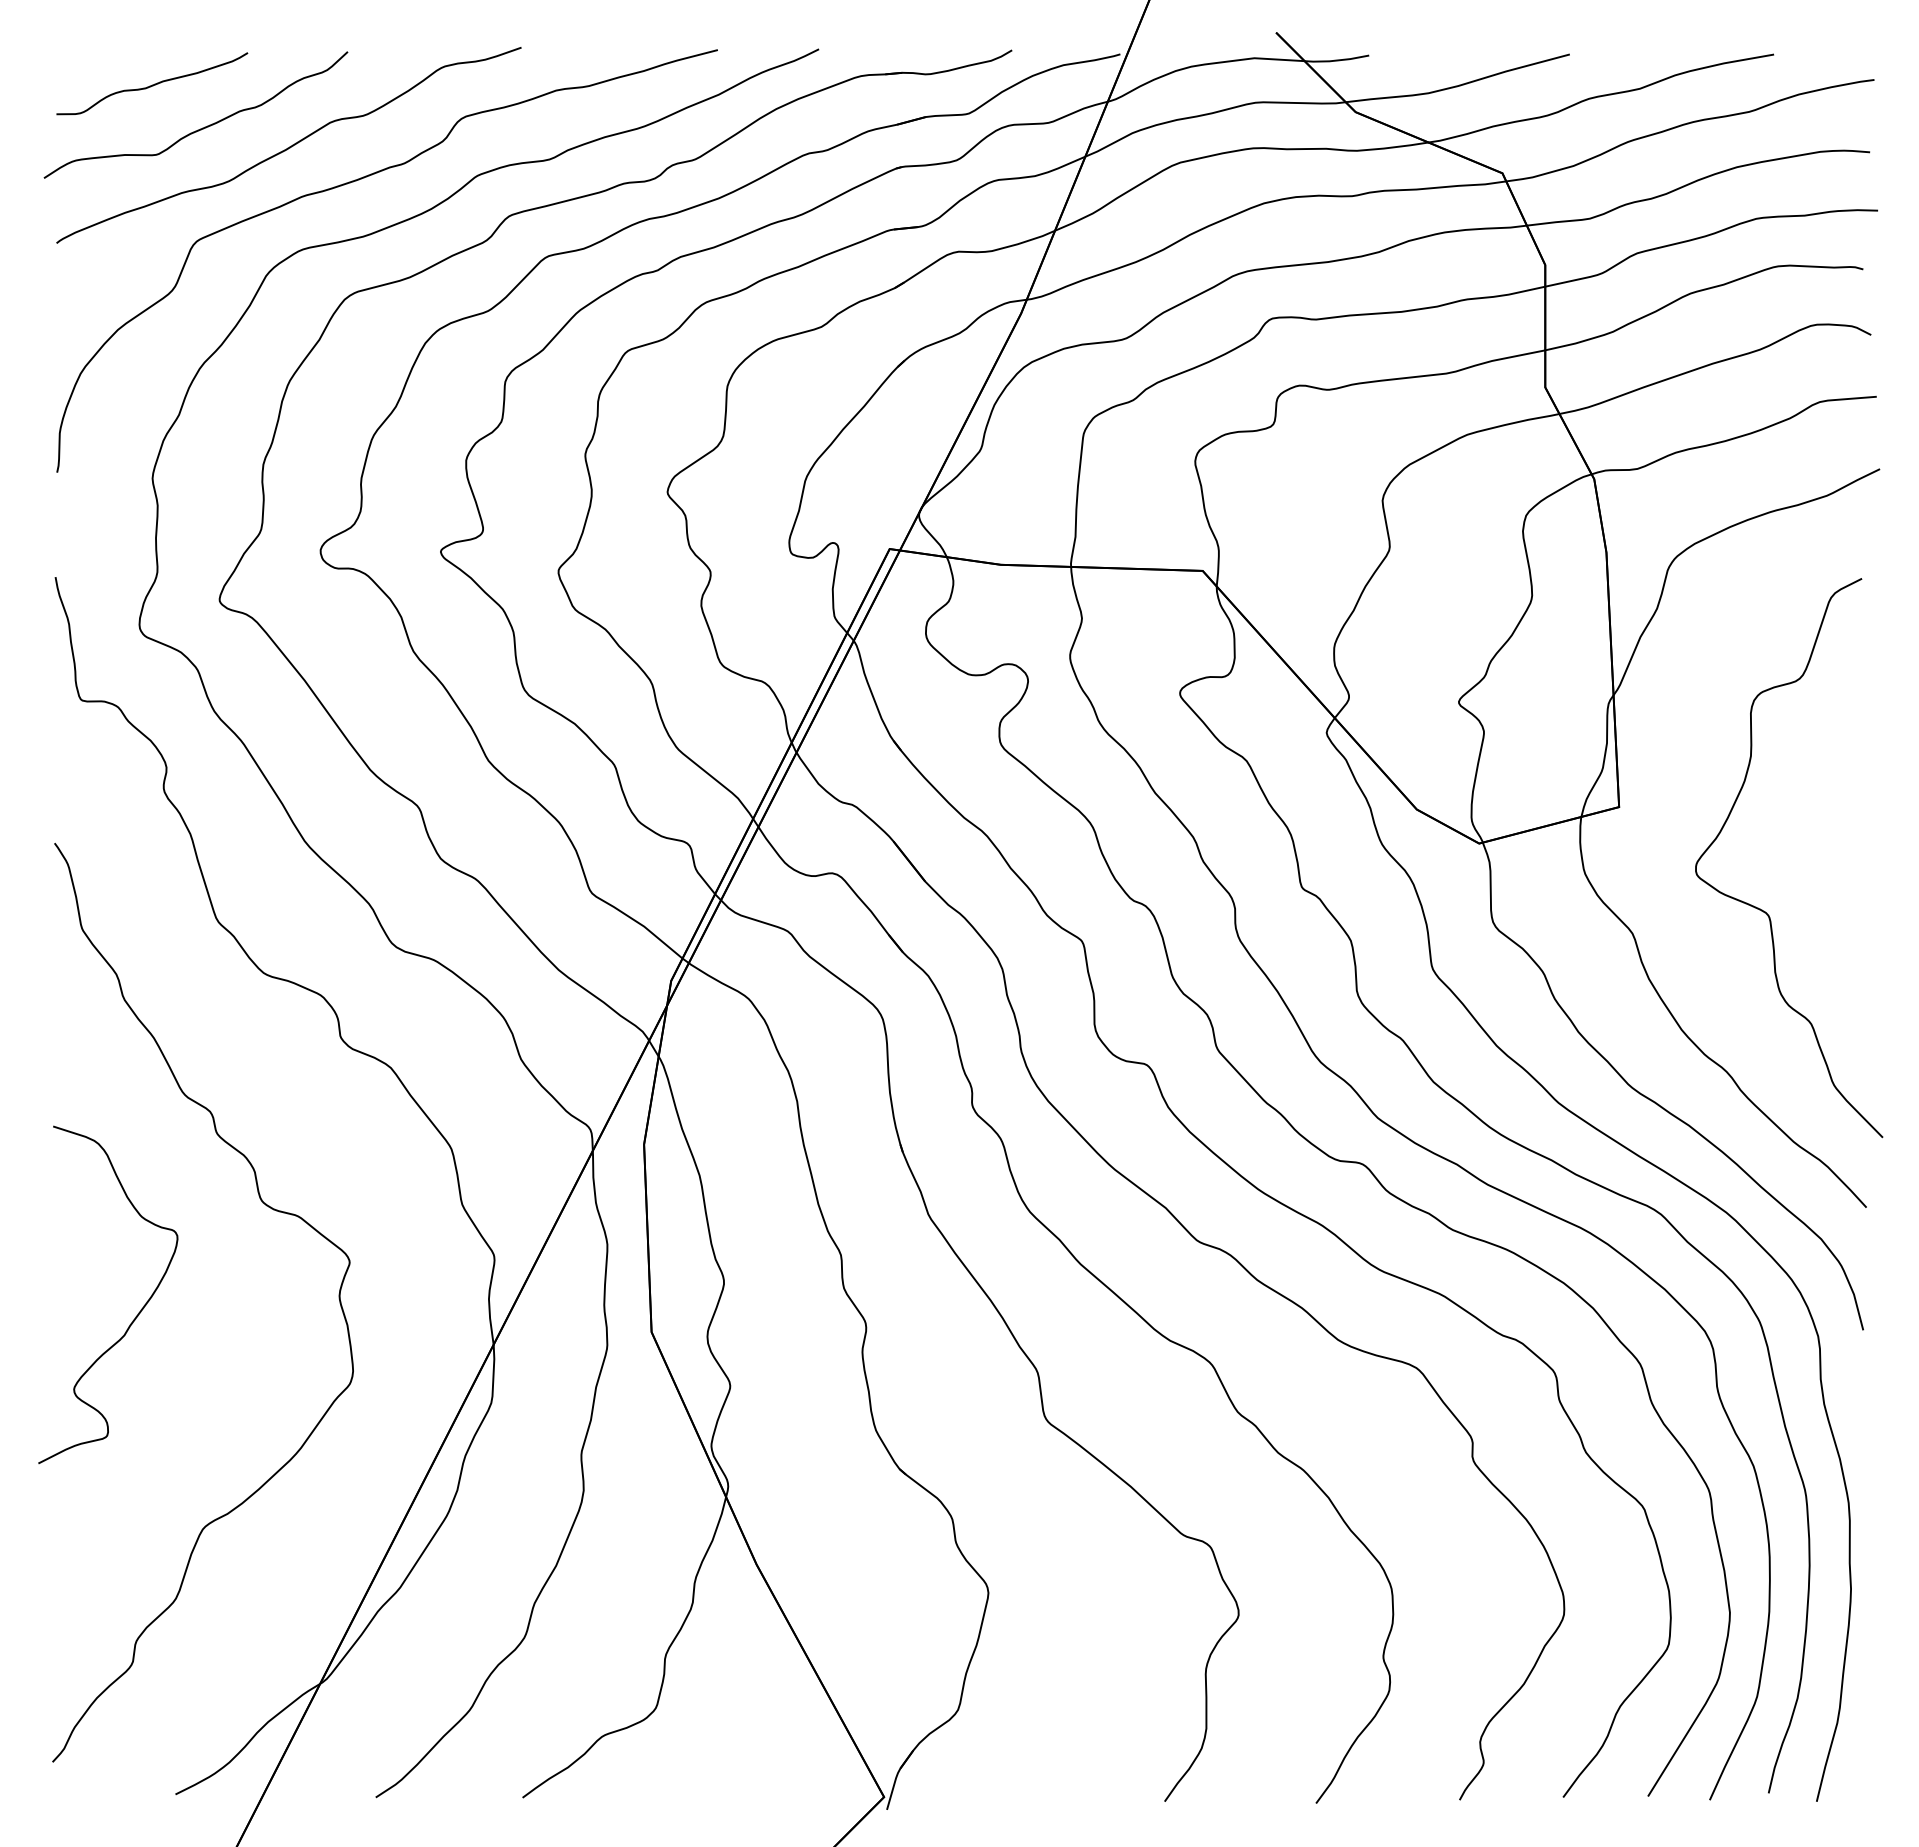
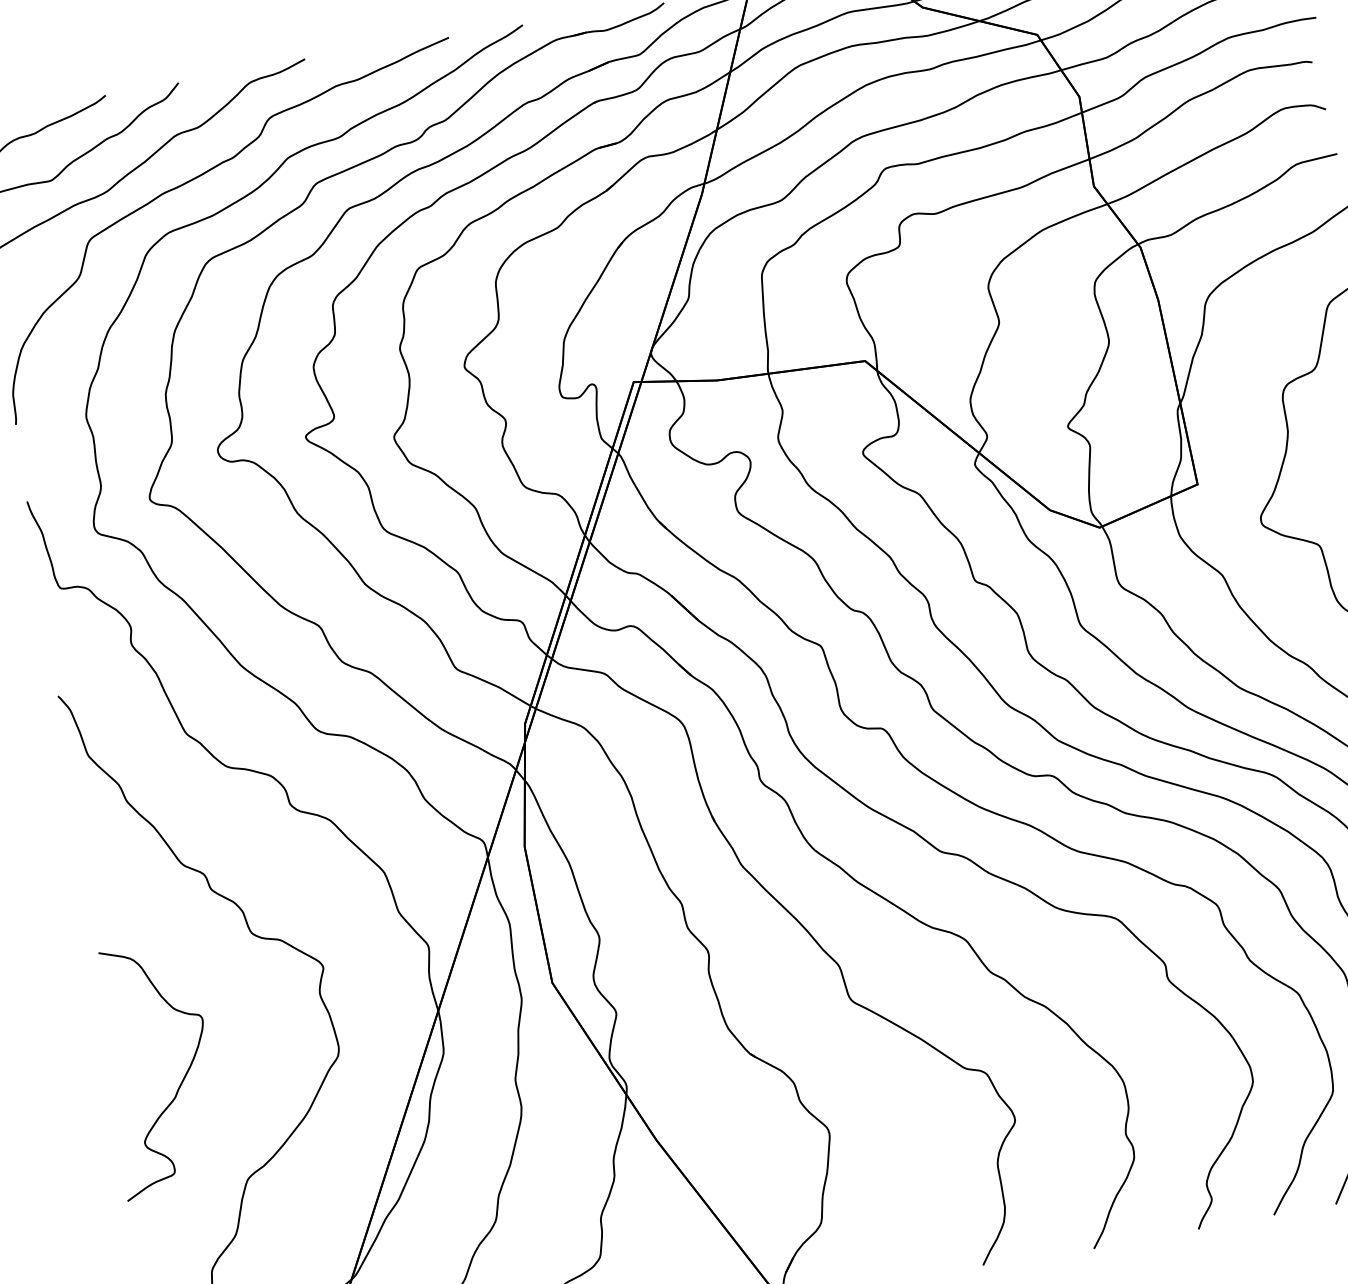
curve: (135, 1316) -> (181, 1082), moved

